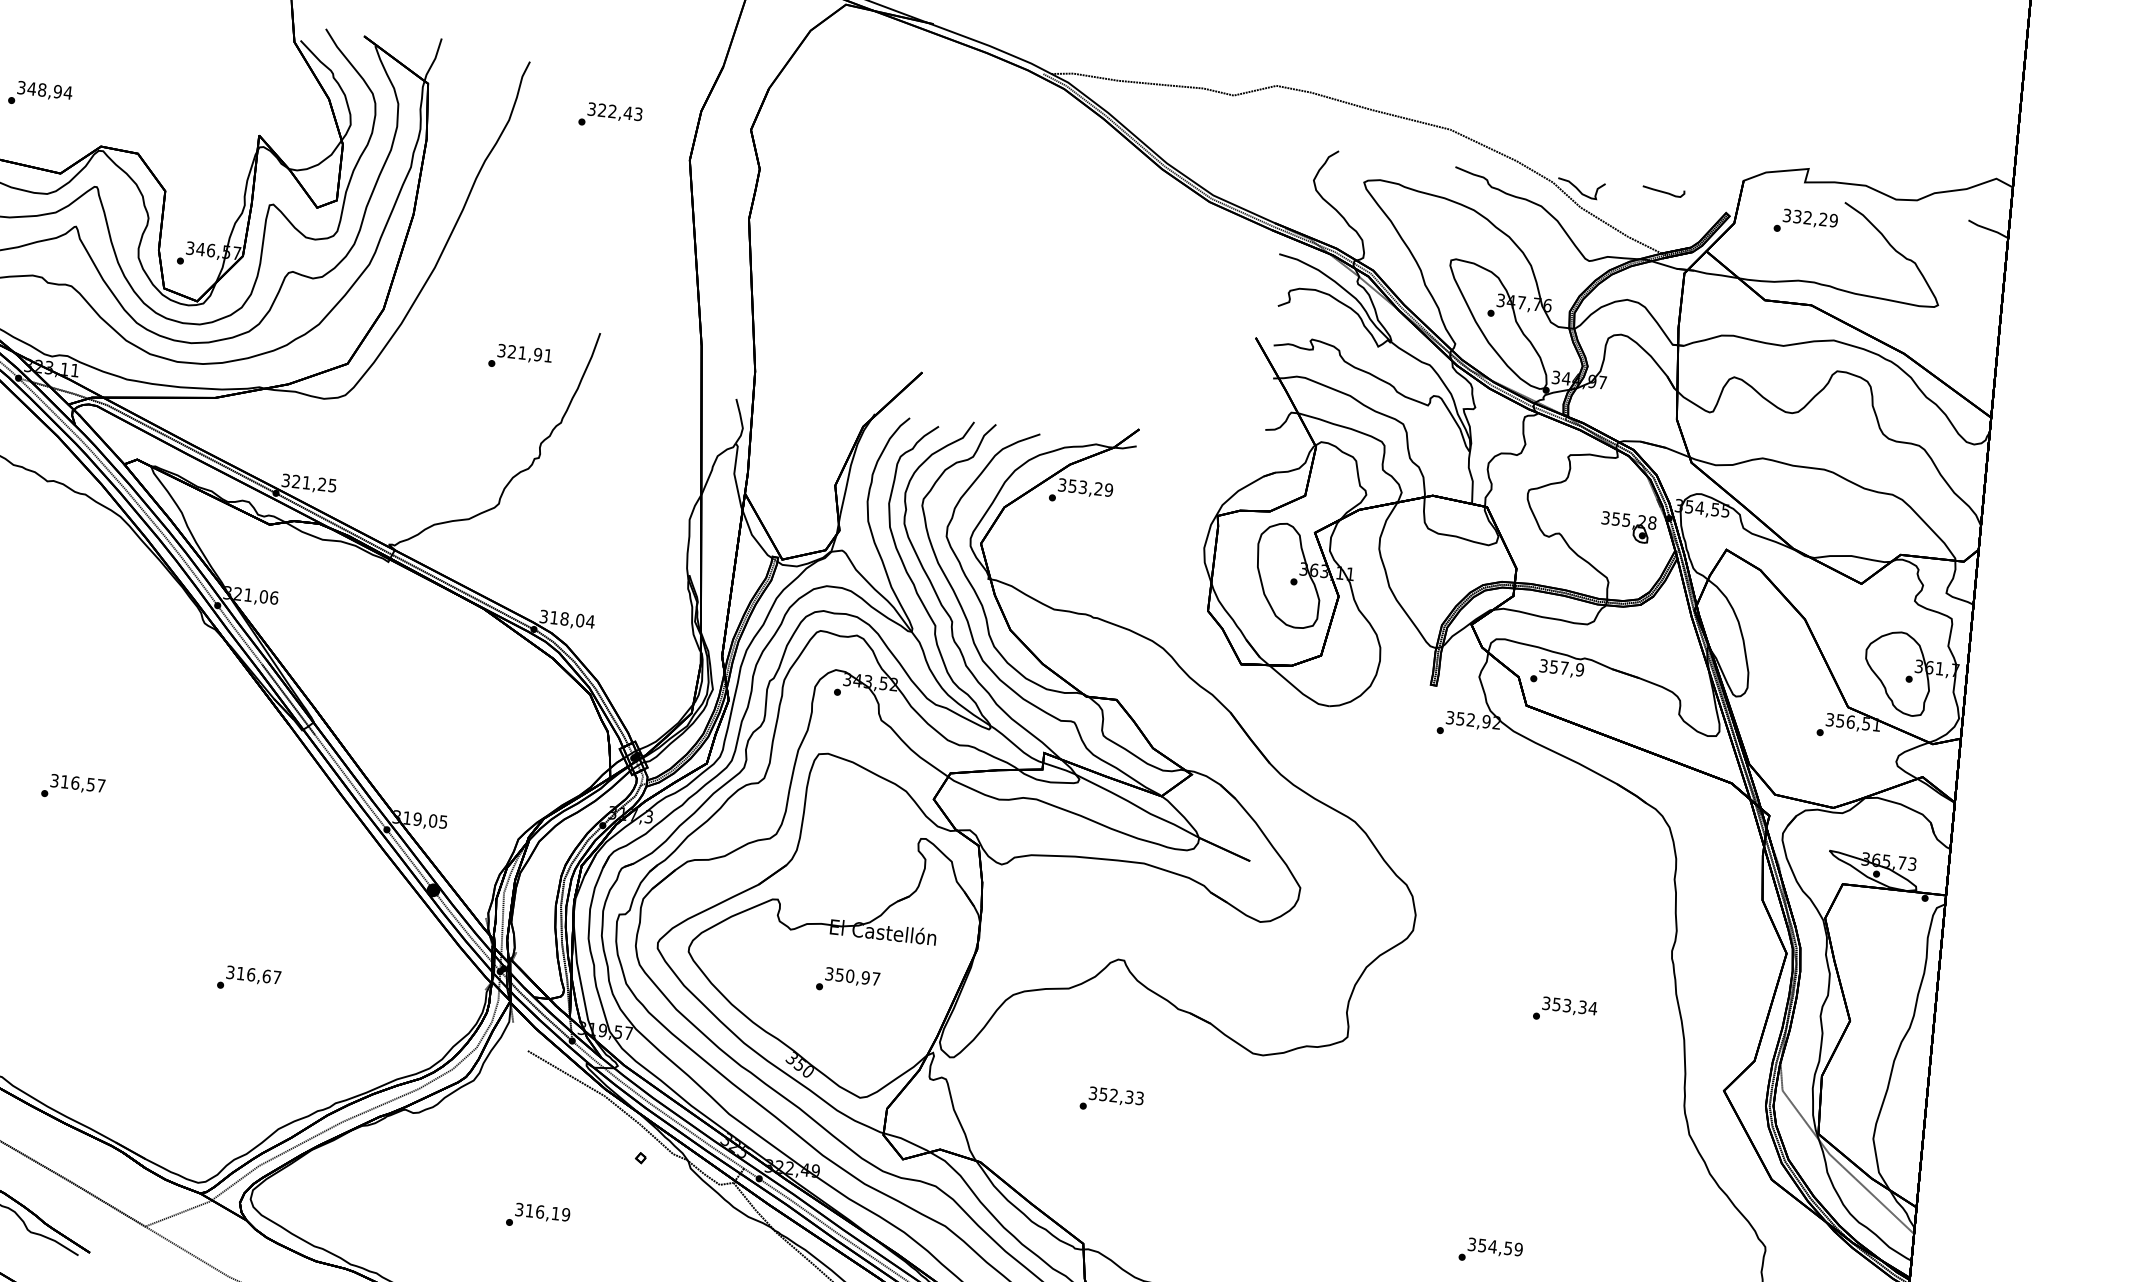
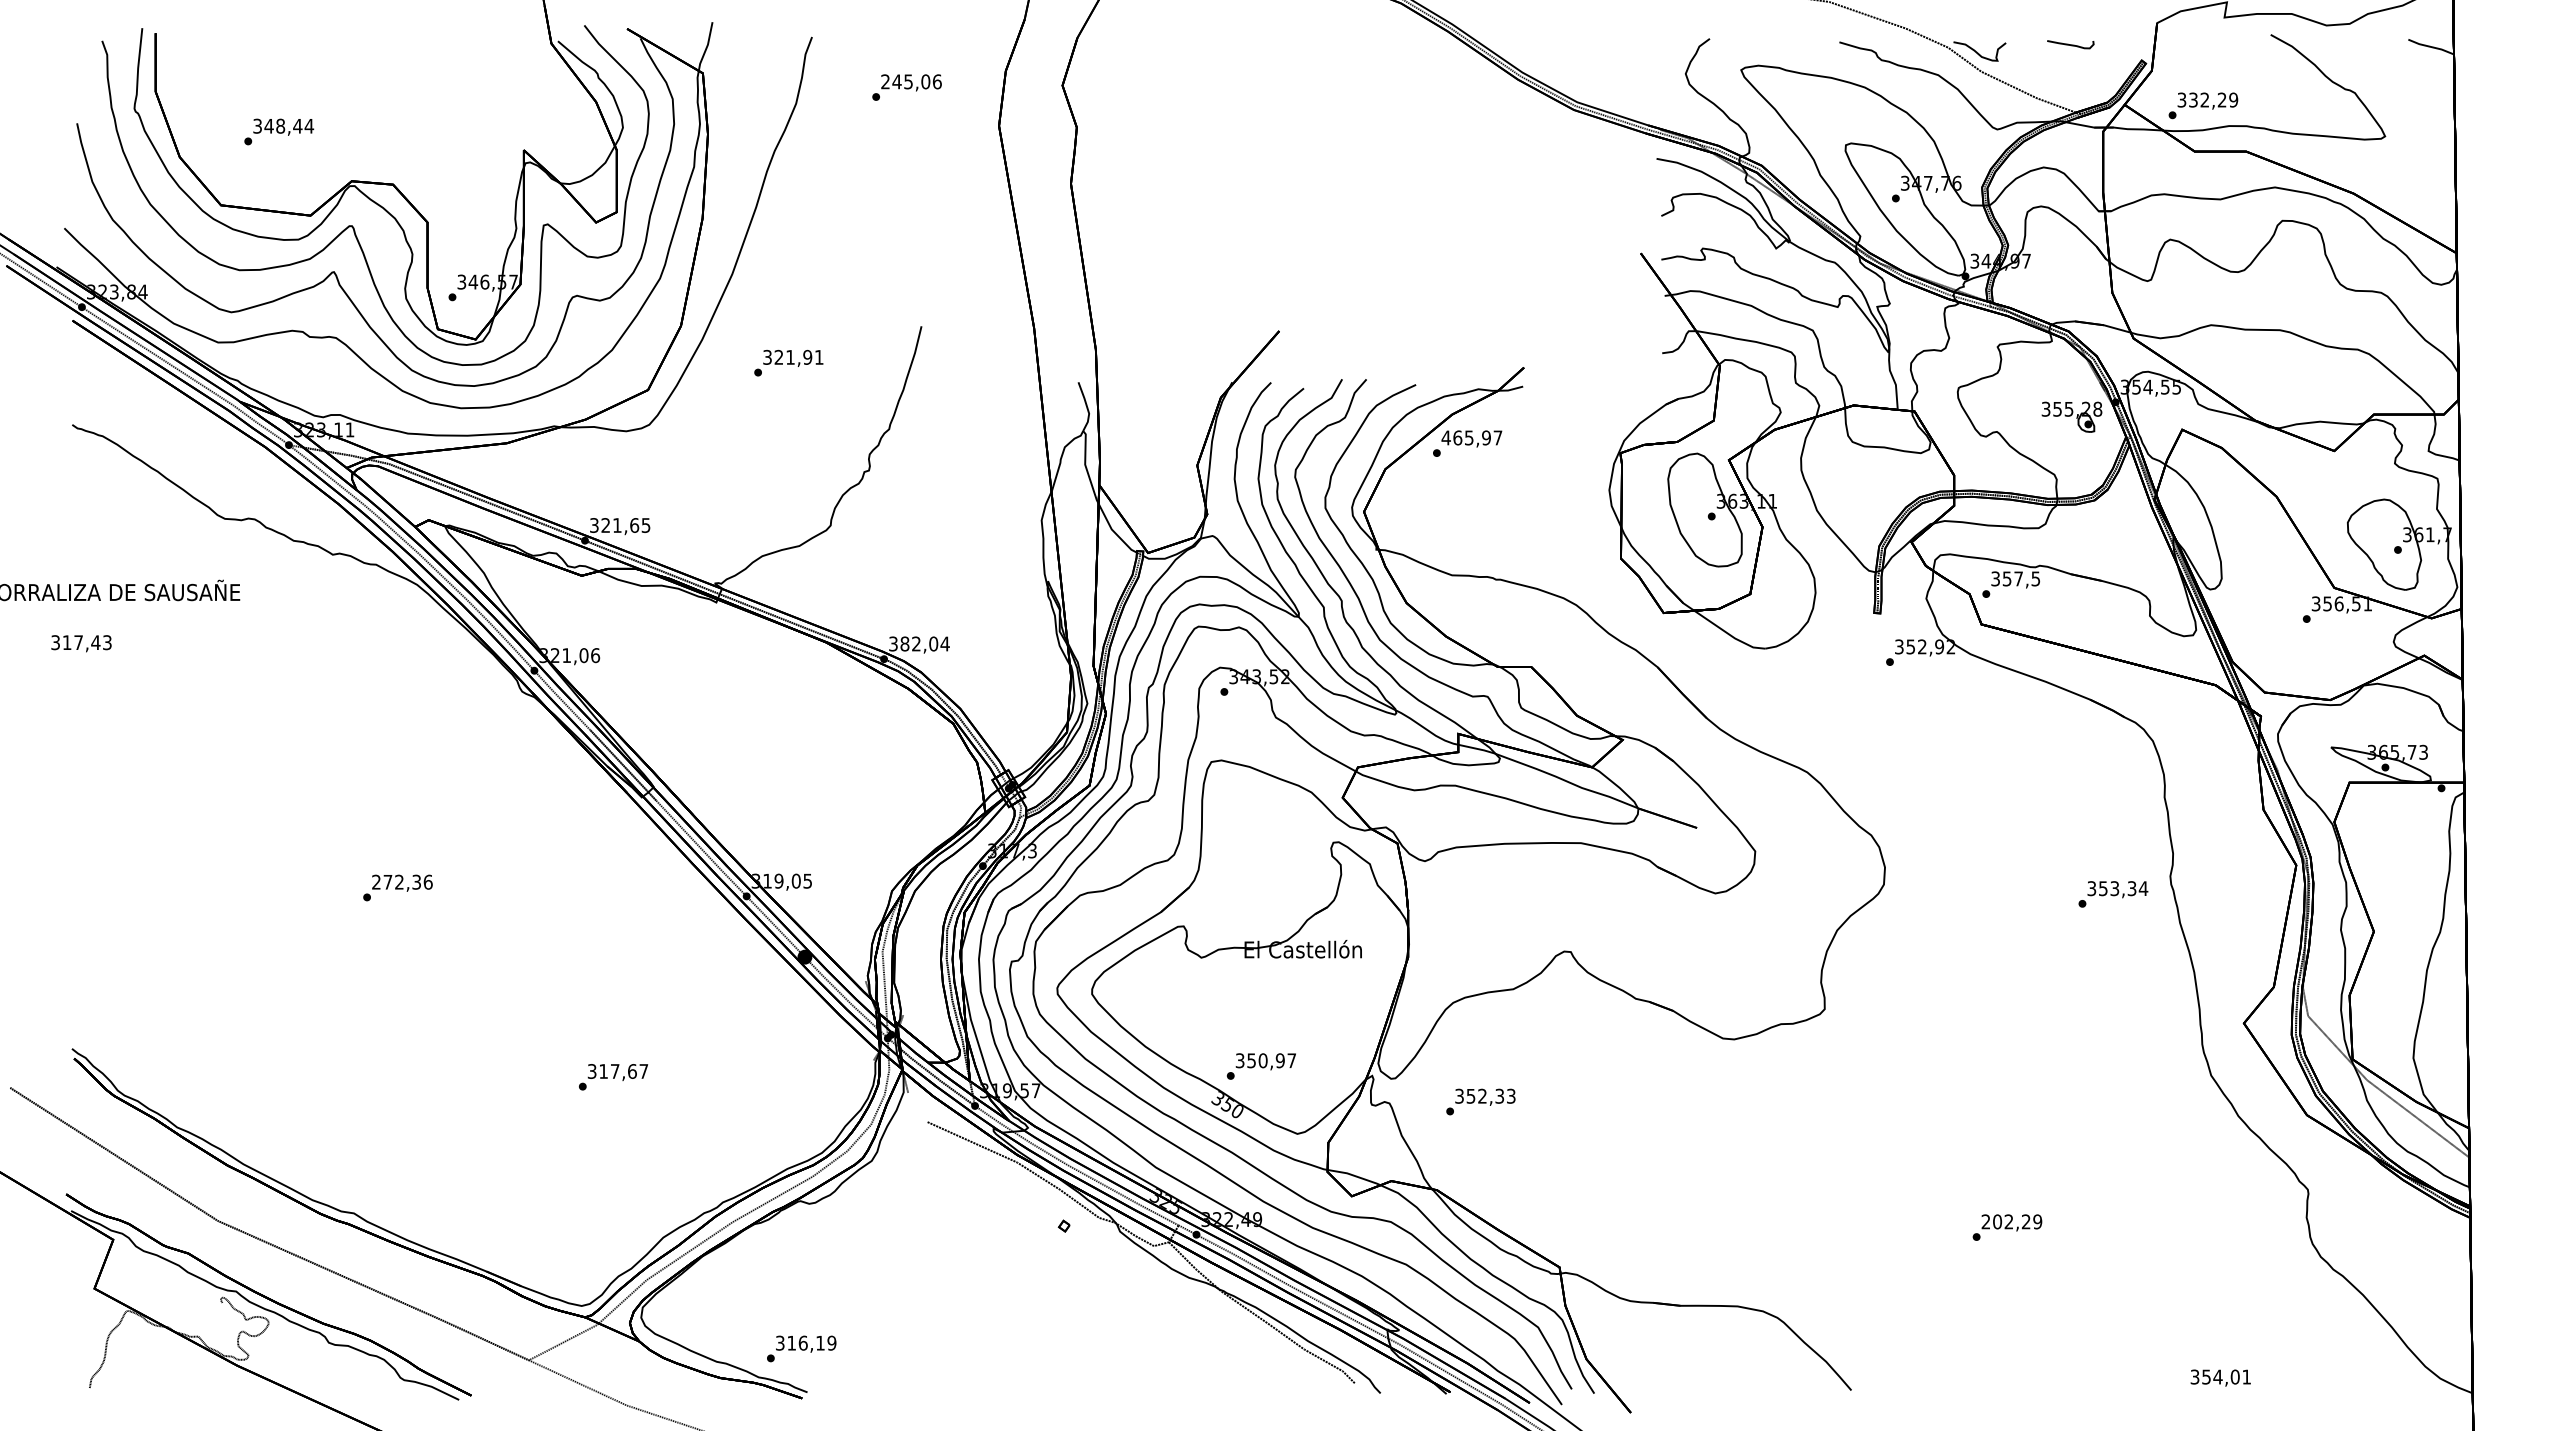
text: (57, 91) -> (297, 125), 348,94 -> 348,44
text: (615, 111) -> (911, 81), 322,43 -> 245,06
text: (1806, 222) -> (2203, 105), moved
text: (520, 357) -> (788, 362), moved
text: (322, 484) -> (634, 525), 321,25 -> 321,65
text: (1085, 487) -> (1471, 437), 353,29 -> 465,97
text: (559, 617) -> (910, 643), 318,04 -> 382,04
text: (1579, 669) -> (2035, 578), 357,9 -> 357,5
text: (78, 782) -> (402, 881), 316,57 -> 272,36
text: (250, 974) -> (614, 1071), 316,67 -> 317,67
text: (847, 981) -> (1260, 1066), moved
text: (1565, 1010) -> (2113, 894), moved
text: (1111, 1100) -> (1480, 1101), moved
text: (538, 1216) -> (801, 1348), moved
text: (1489, 1246) -> (2005, 1221), 354,59 -> 202,29

